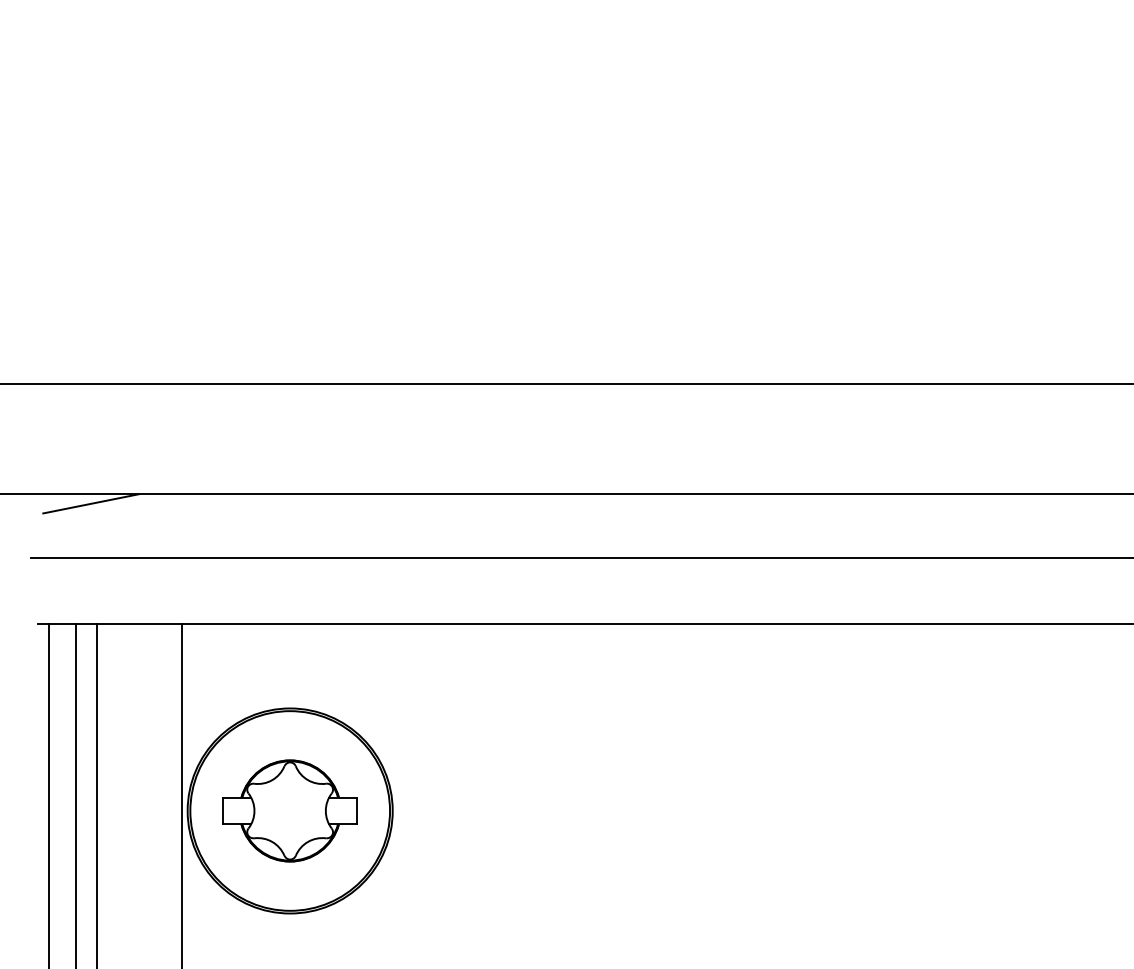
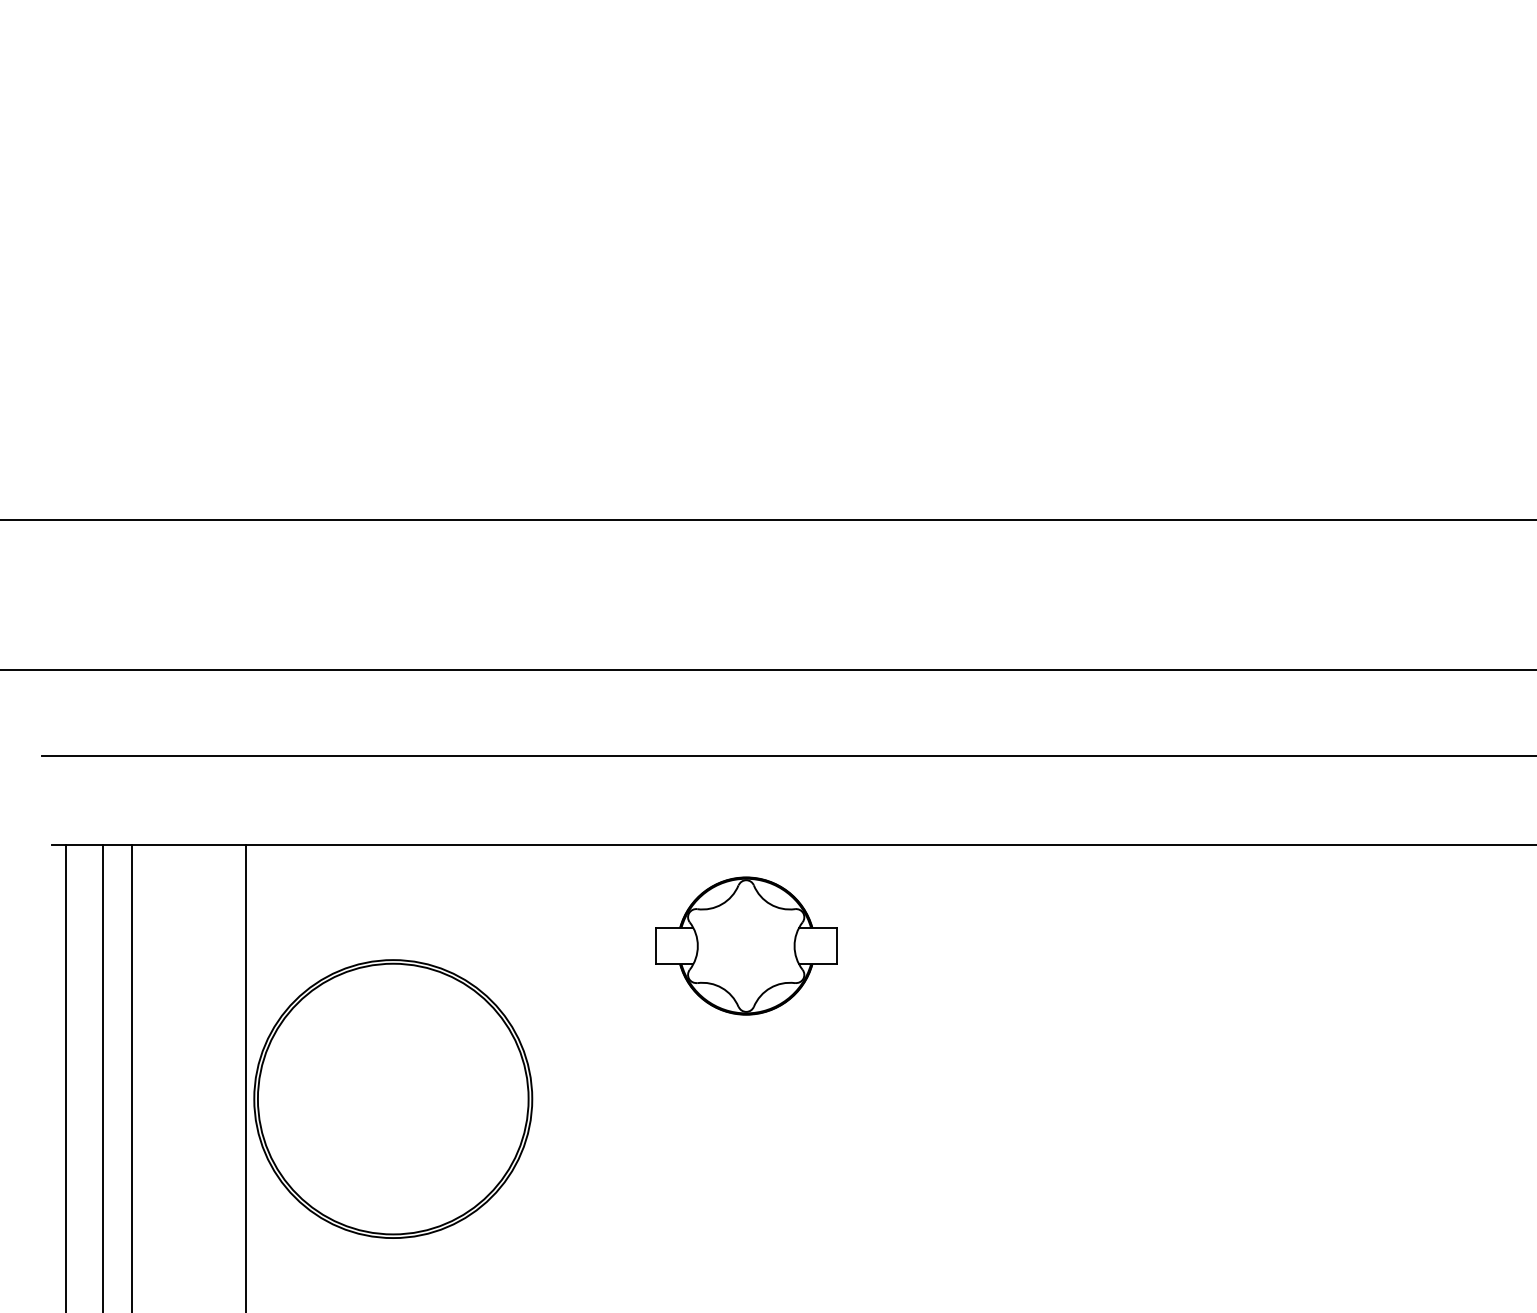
line: (91, 503) -> (123, 682), removed
part: (290, 810) -> (746, 945), moved

